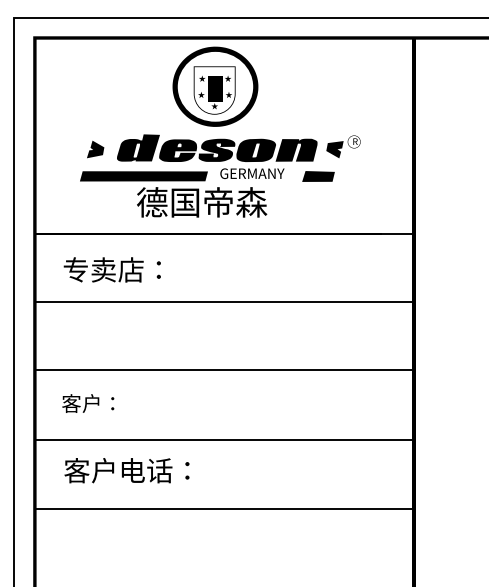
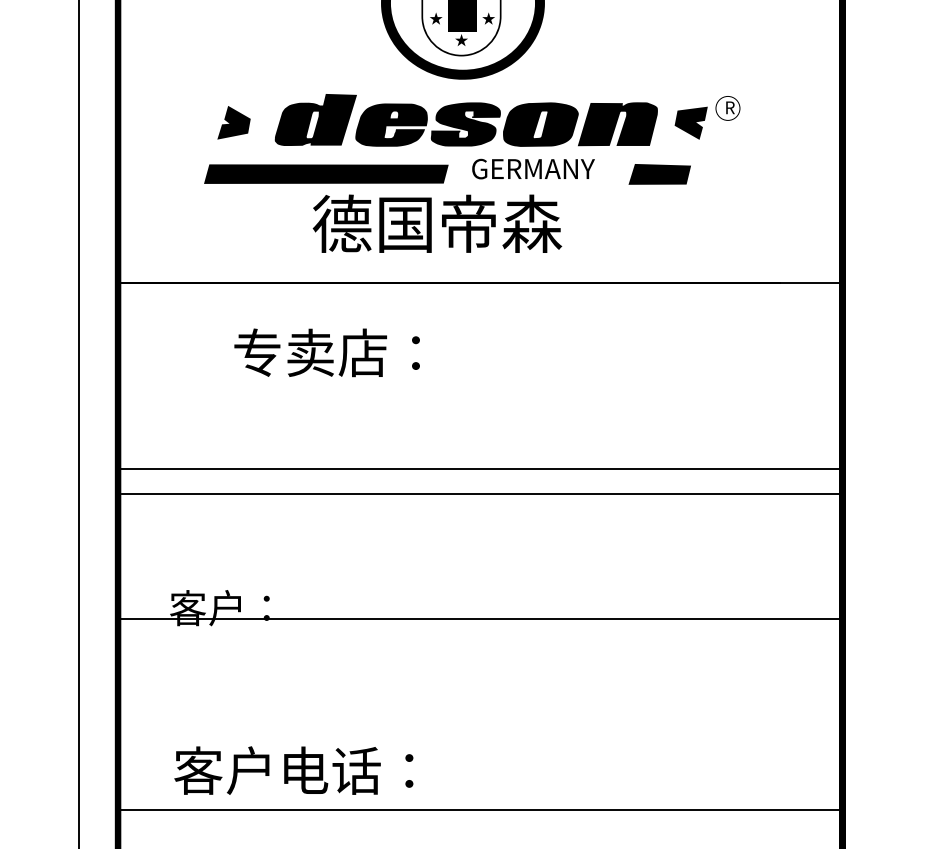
text: (111, 269) -> (325, 352), moved
line: (224, 301) -> (480, 468), moved
line: (225, 369) -> (482, 493), moved
line: (224, 439) -> (480, 619), moved
text: (126, 470) -> (293, 770), moved

